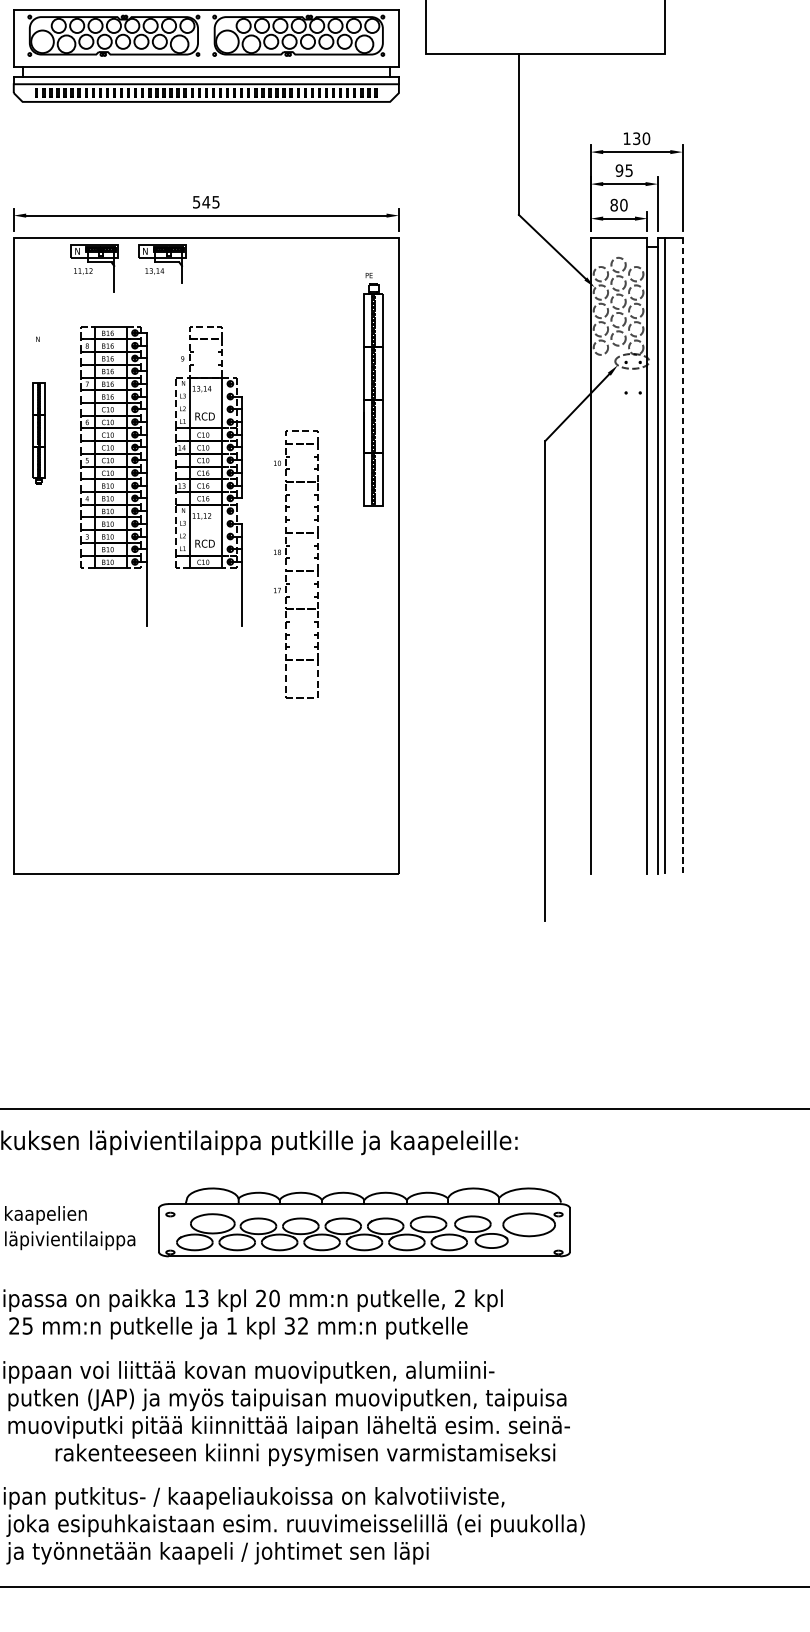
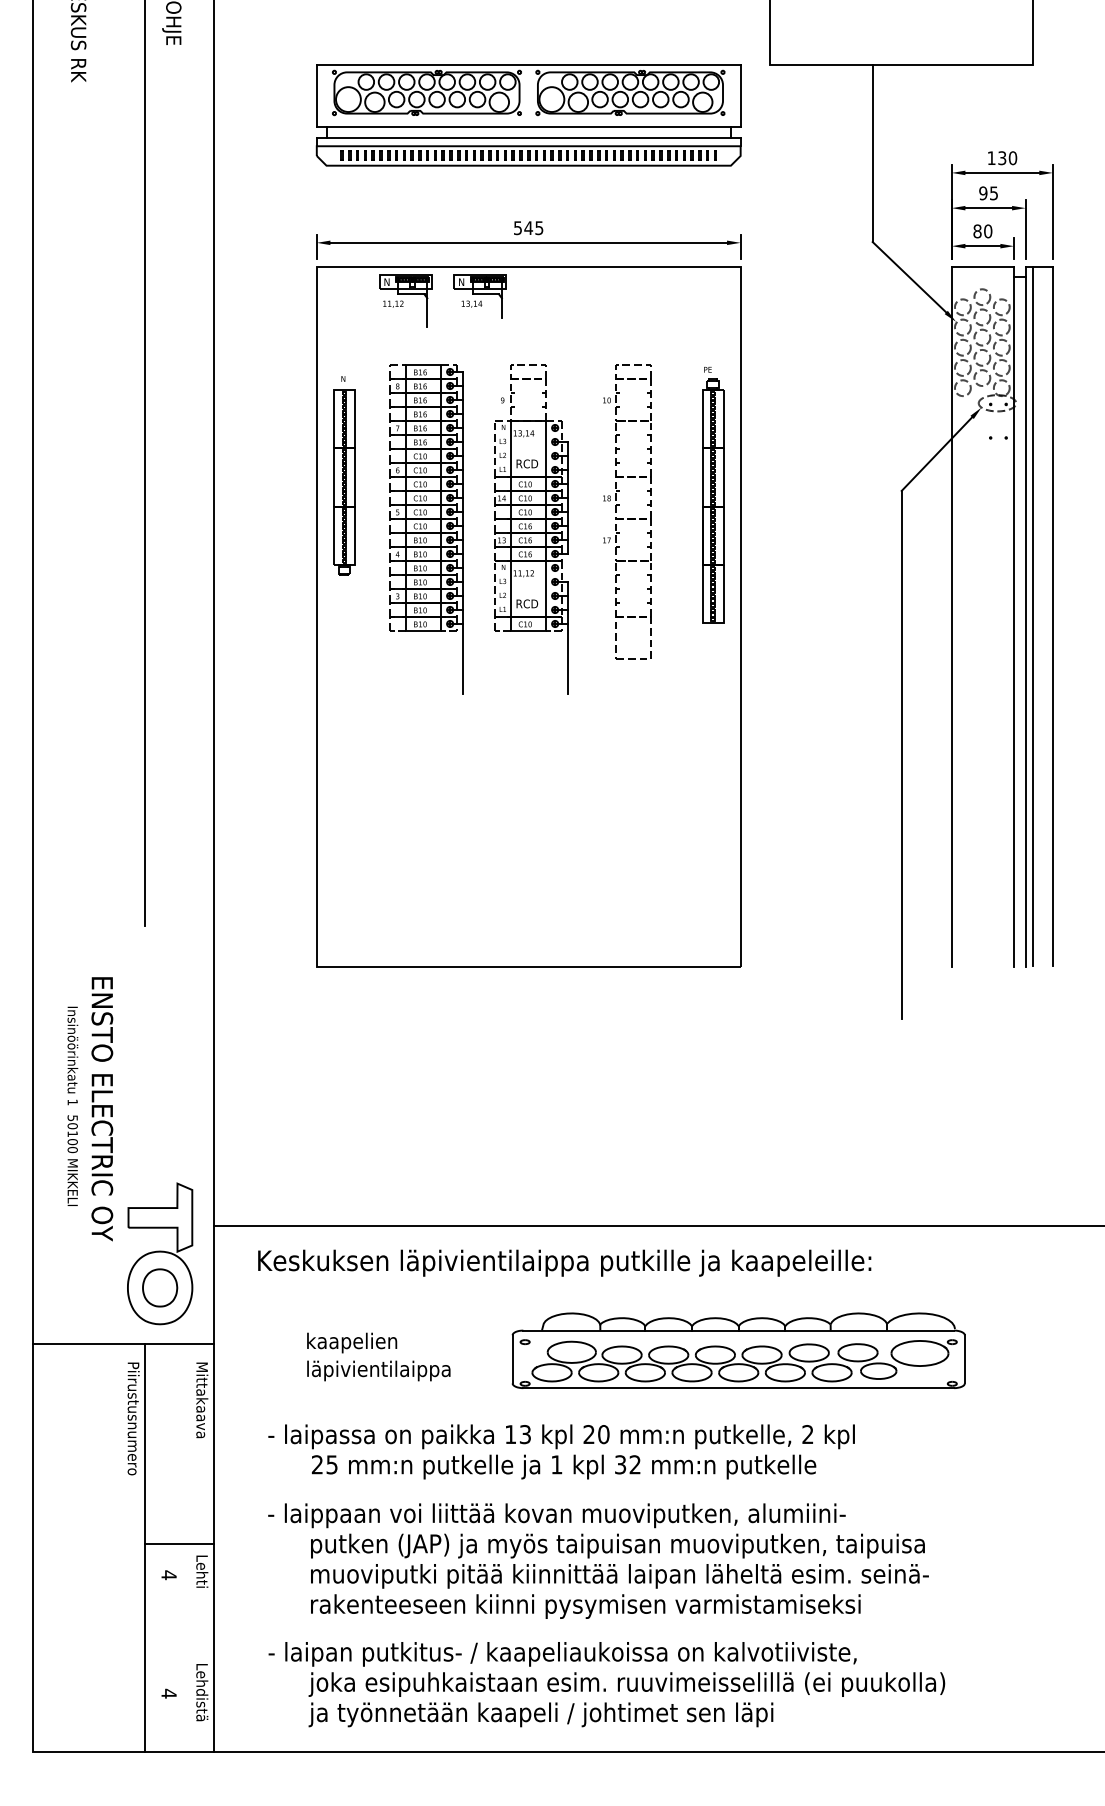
part: (206, 56) -> (528, 115), moved
part: (374, 389) -> (713, 495), moved
part: (38, 433) -> (344, 482), size x1.67
line: (682, 555) -> (1052, 616), dashed -> solid
part: (296, 570) -> (627, 518), moved
part: (364, 1222) -> (738, 1350), moved
text: (305, 1454) -> (585, 1606), moved

